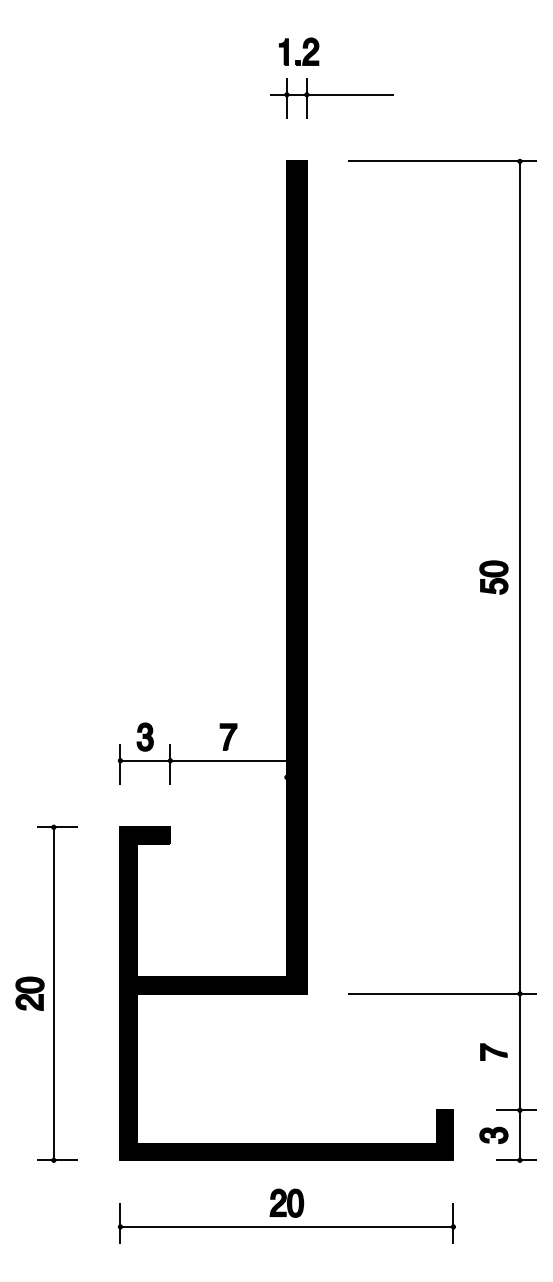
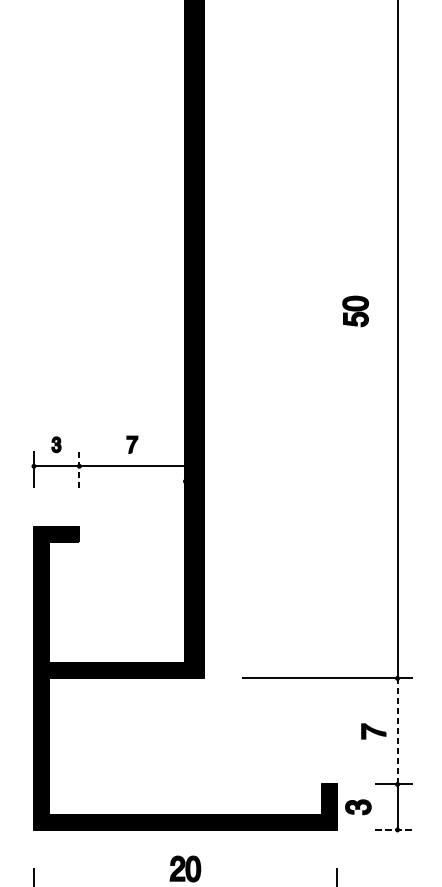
part: (493, 577) -> (355, 311), moved
part: (144, 736) -> (55, 444), size x0.6
part: (228, 736) -> (132, 444), size x0.7
line: (170, 764) -> (79, 469), solid -> dashed
line: (519, 1051) -> (397, 730), solid -> dashed
part: (493, 1134) -> (357, 806), moved
line: (516, 1160) -> (394, 830), solid -> dashed

